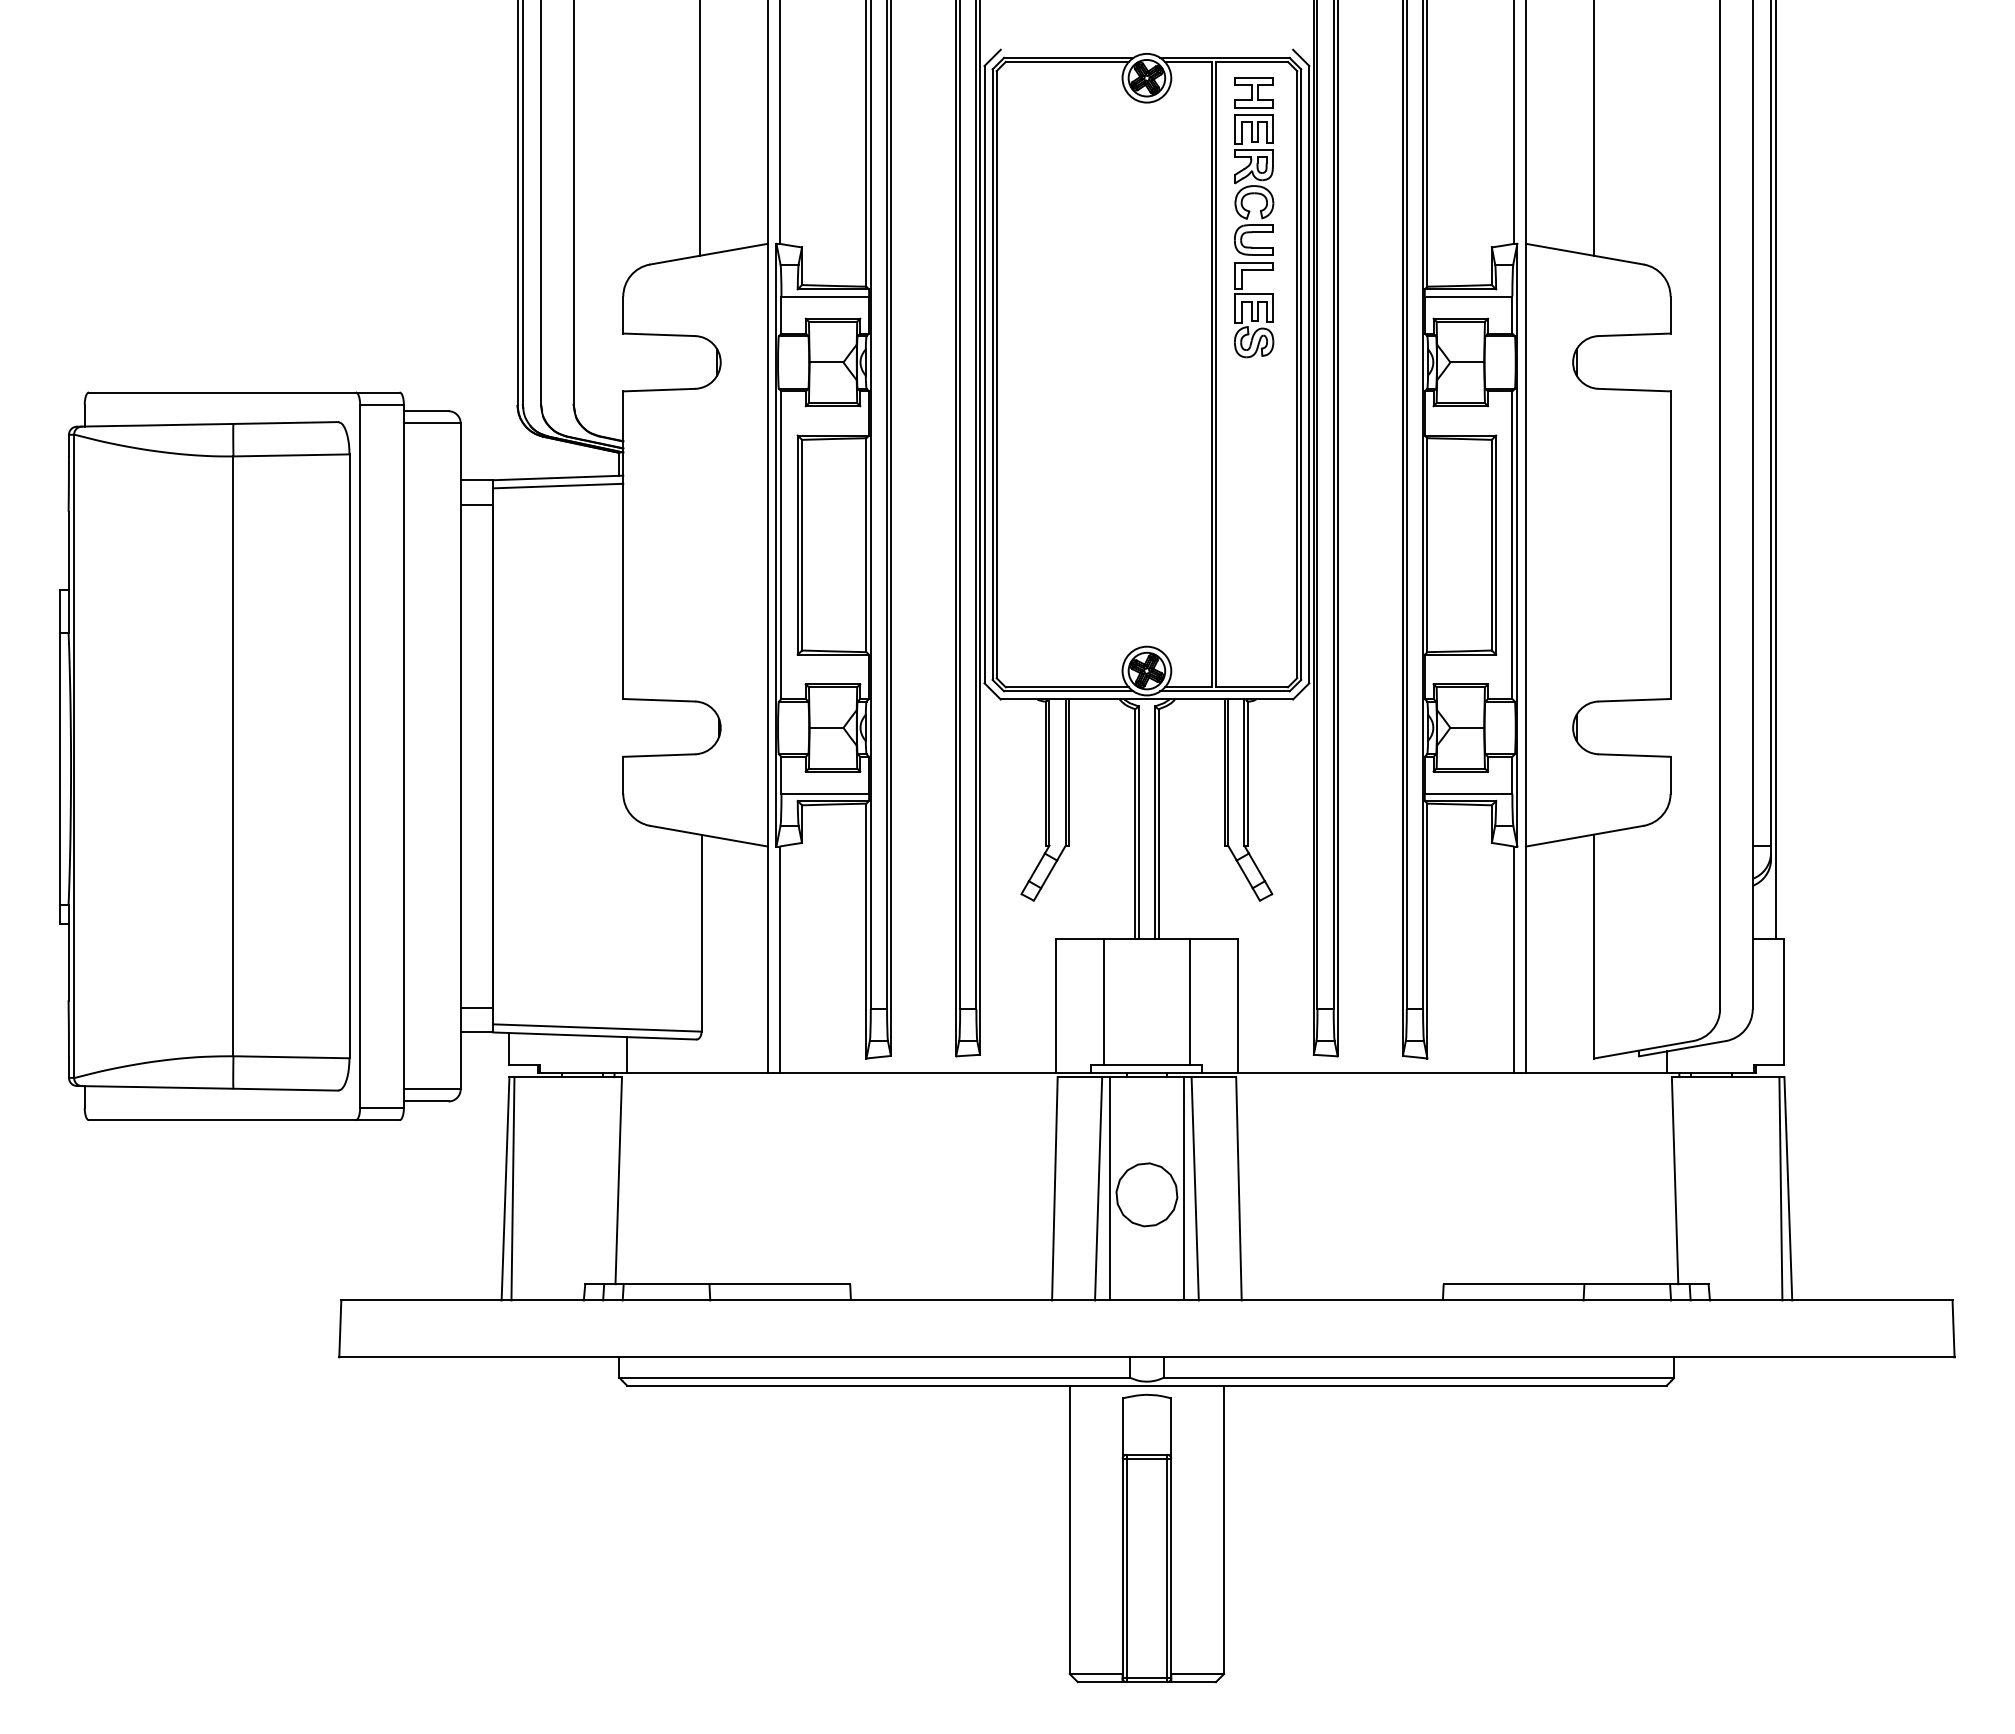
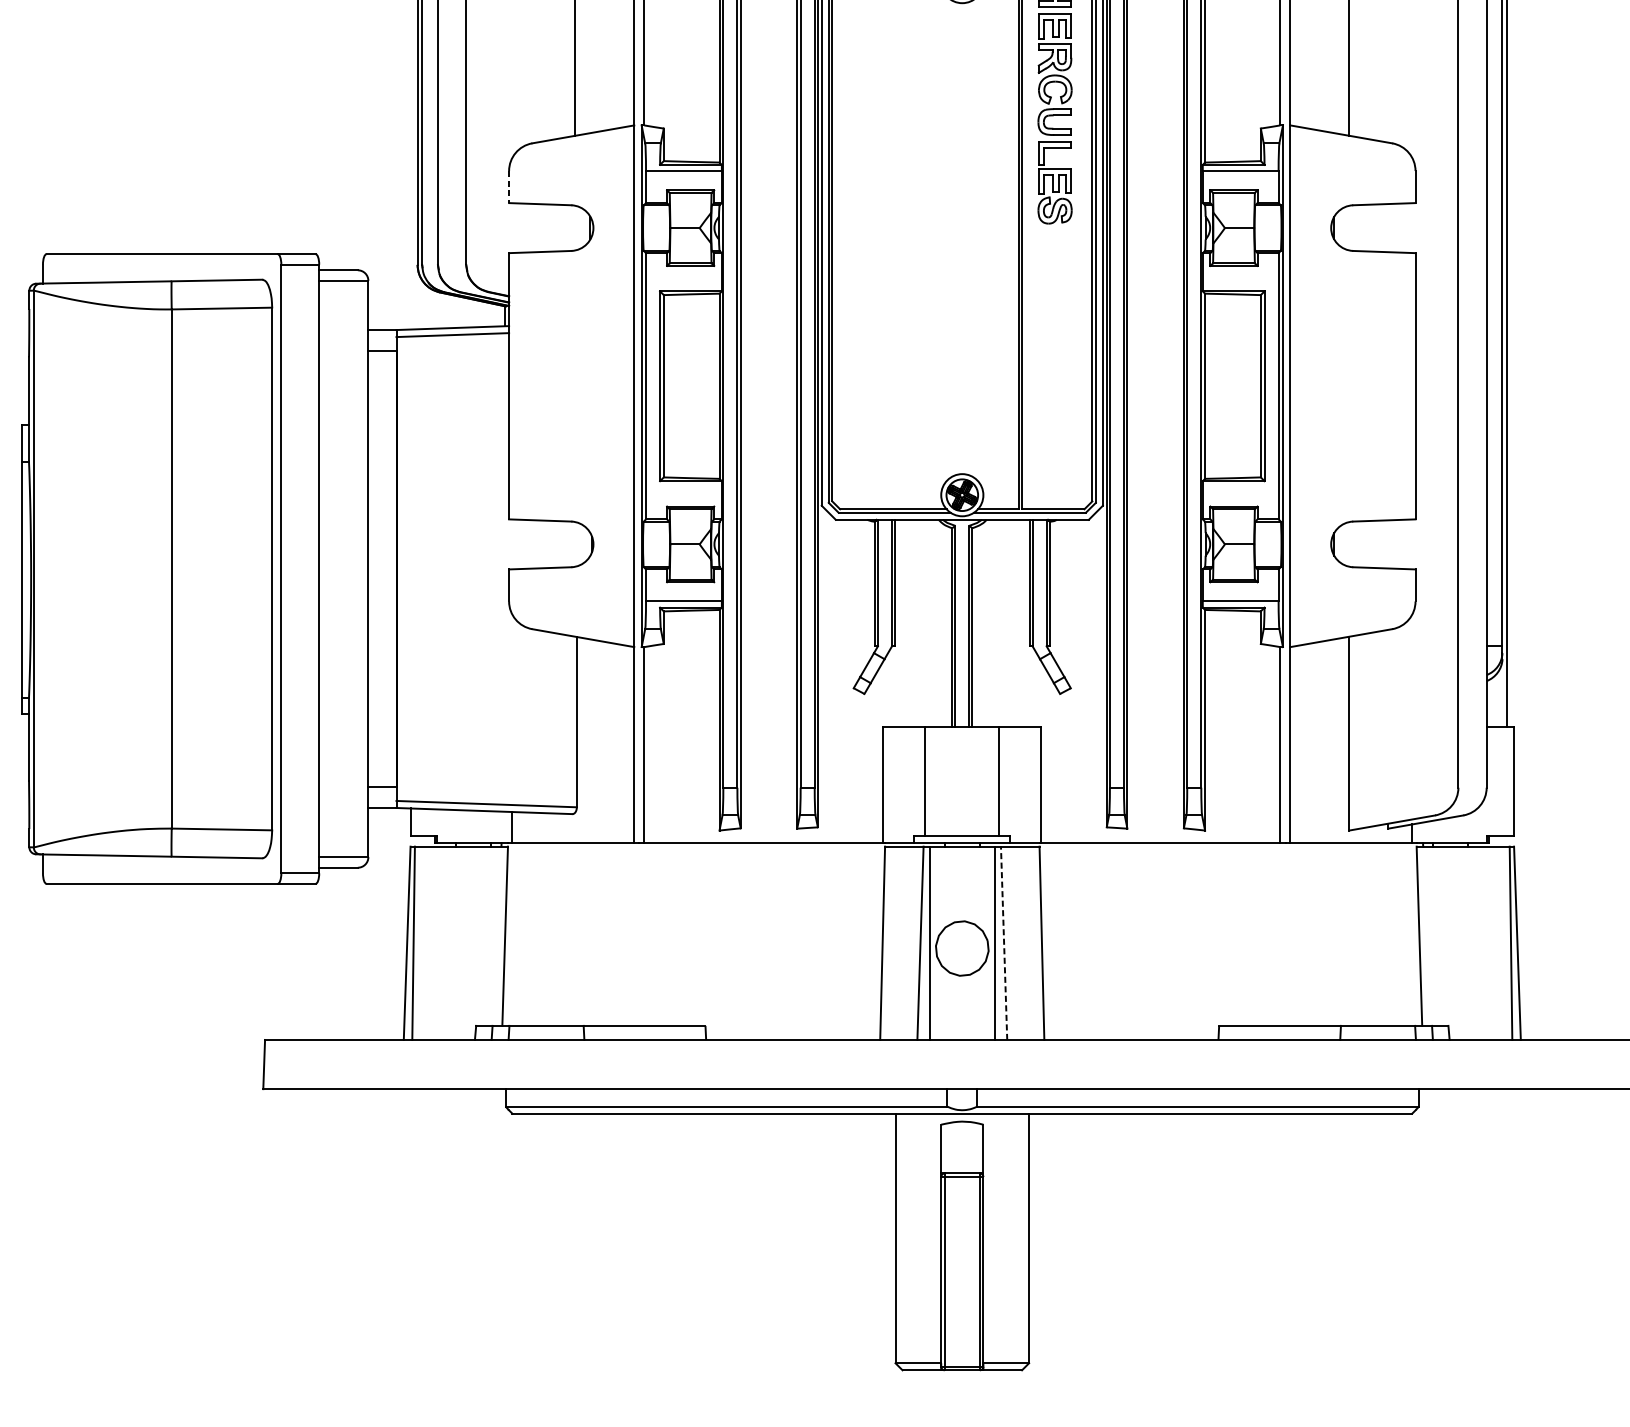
line: (623, 315) -> (509, 187), solid -> dashed
line: (1195, 1188) -> (1004, 943), solid -> dashed

